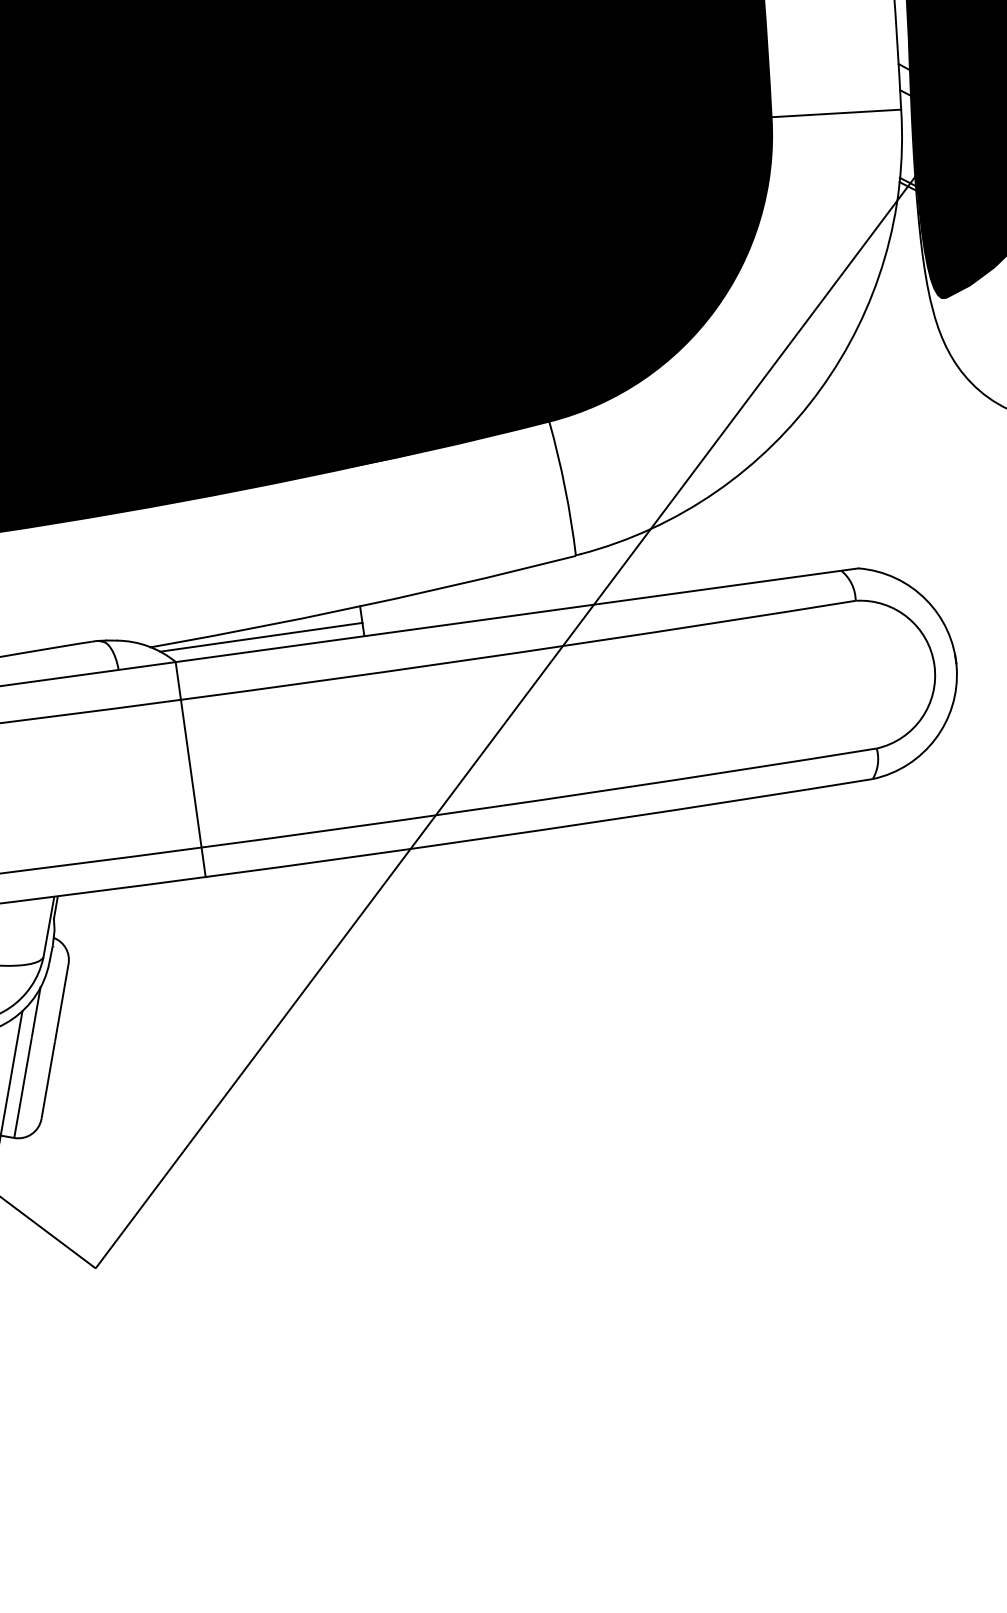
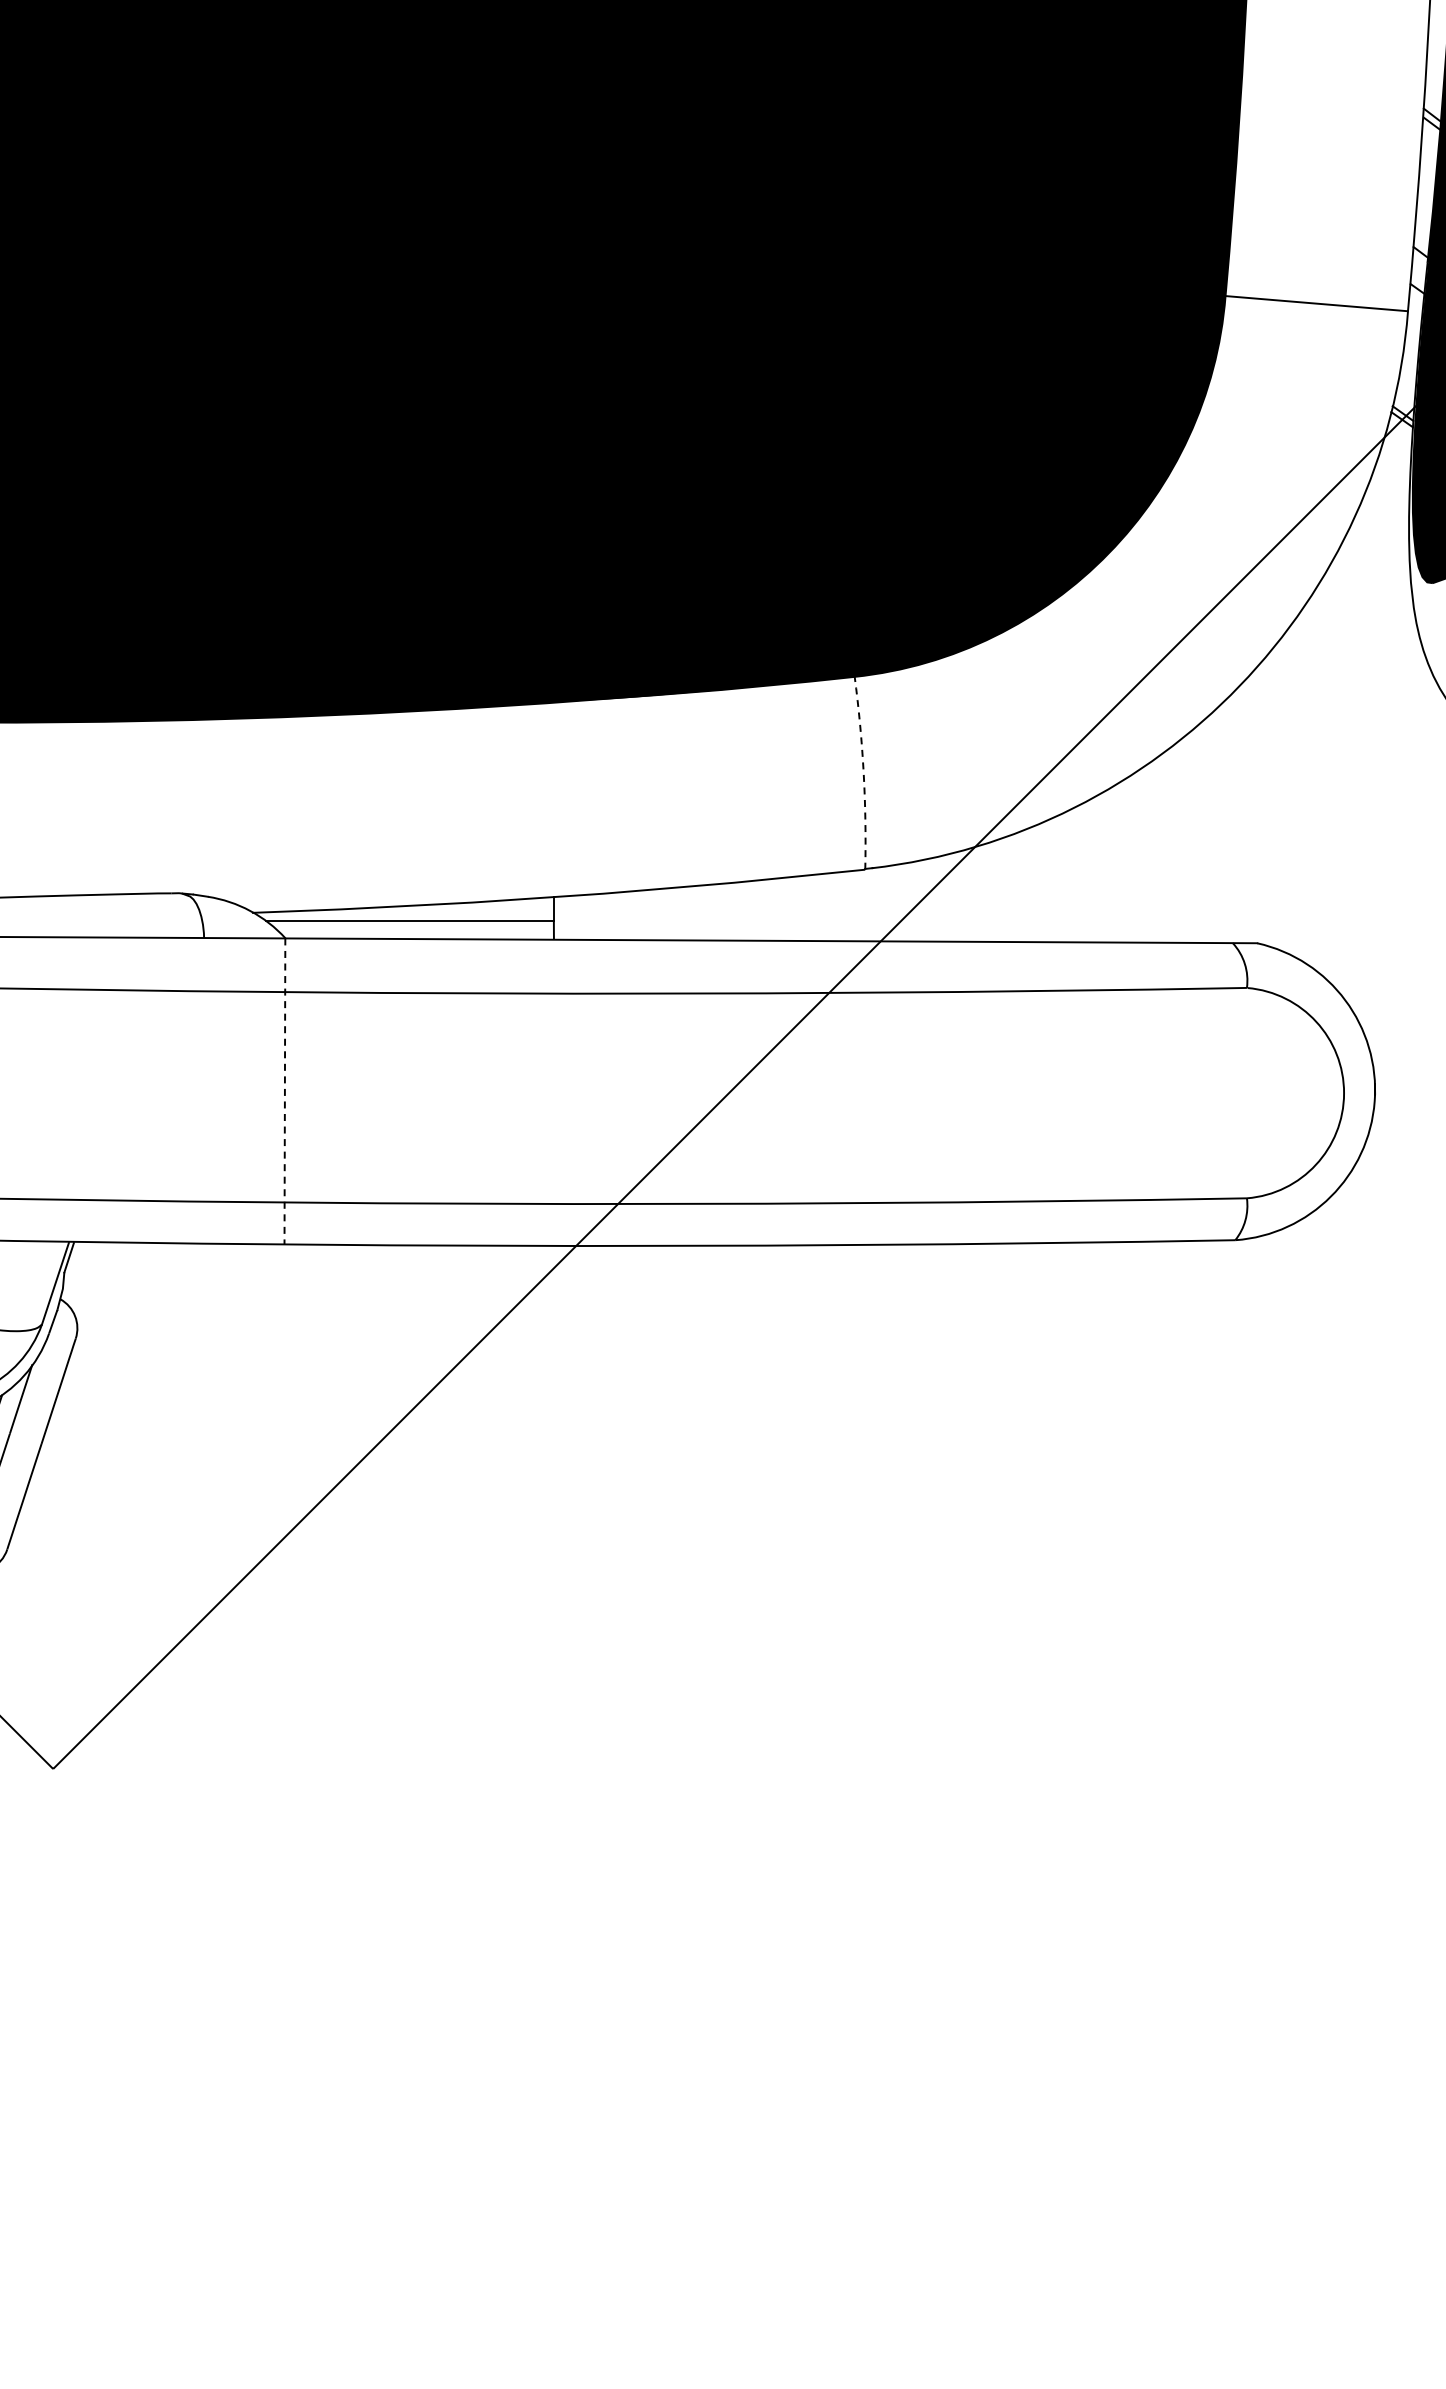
arc: (565, 488) -> (863, 773), solid -> dashed
line: (190, 769) -> (284, 1091), solid -> dashed

